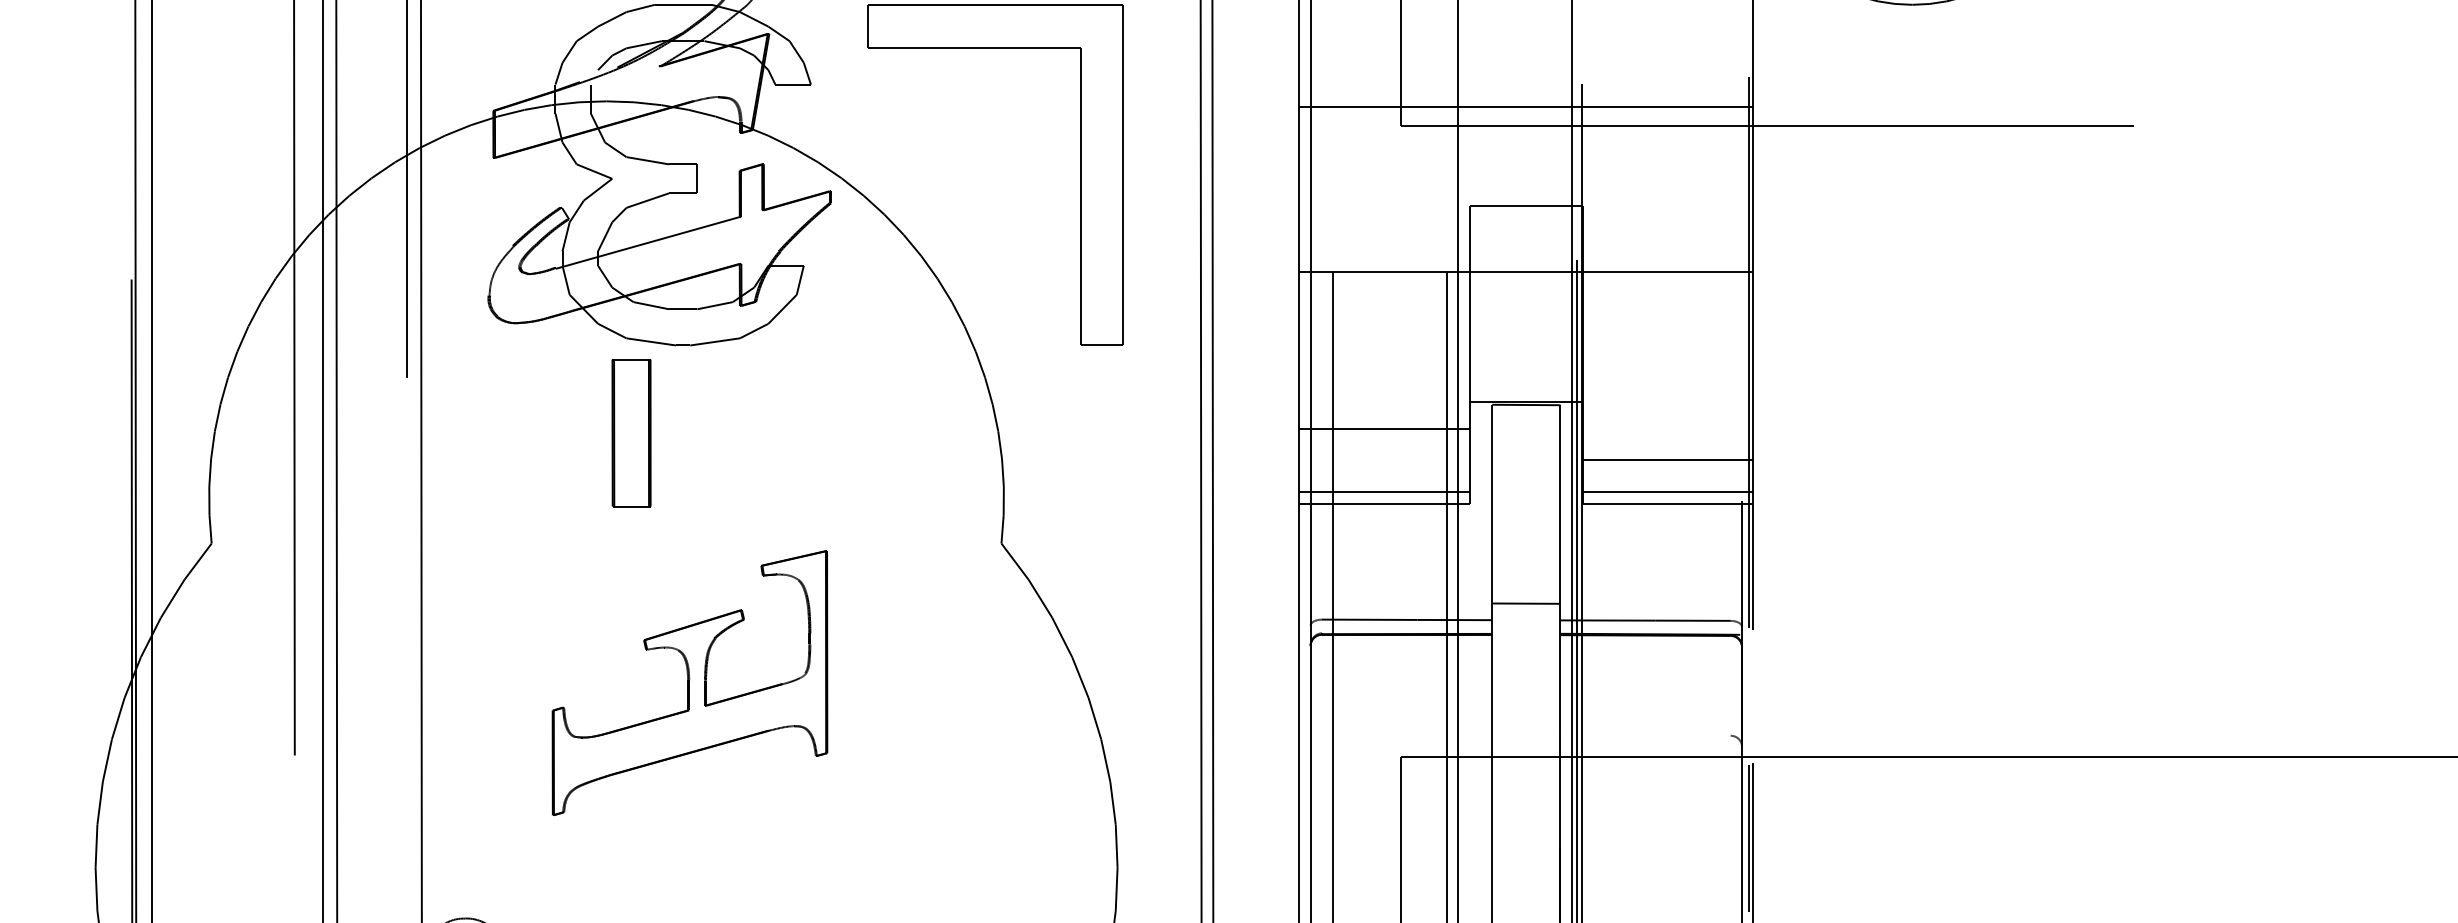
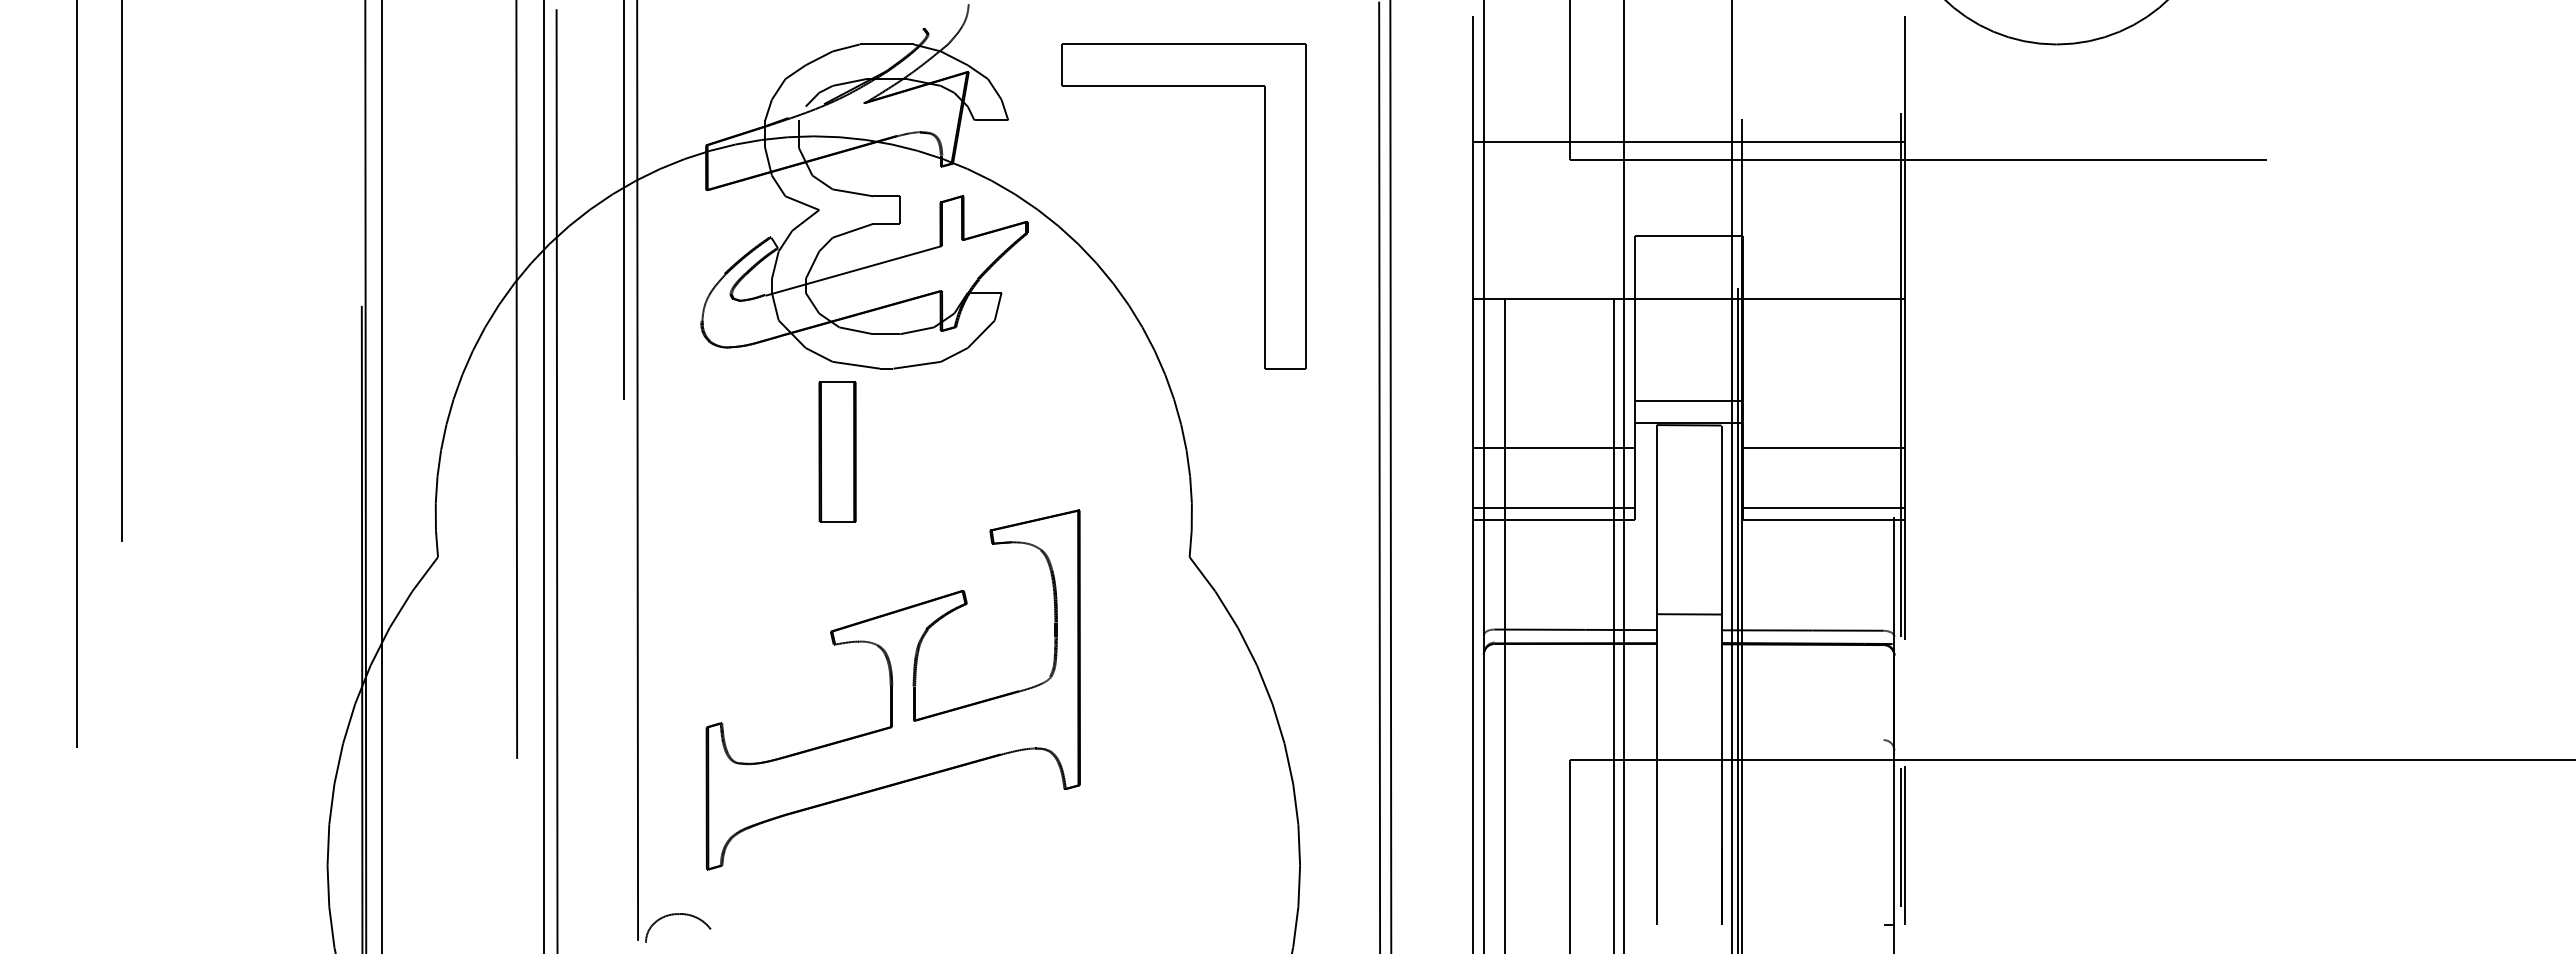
line: (1526, 379) -> (1689, 401), added
line: (1668, 459) -> (1824, 448), moved
part: (689, 682) -> (892, 689), size x1.43

